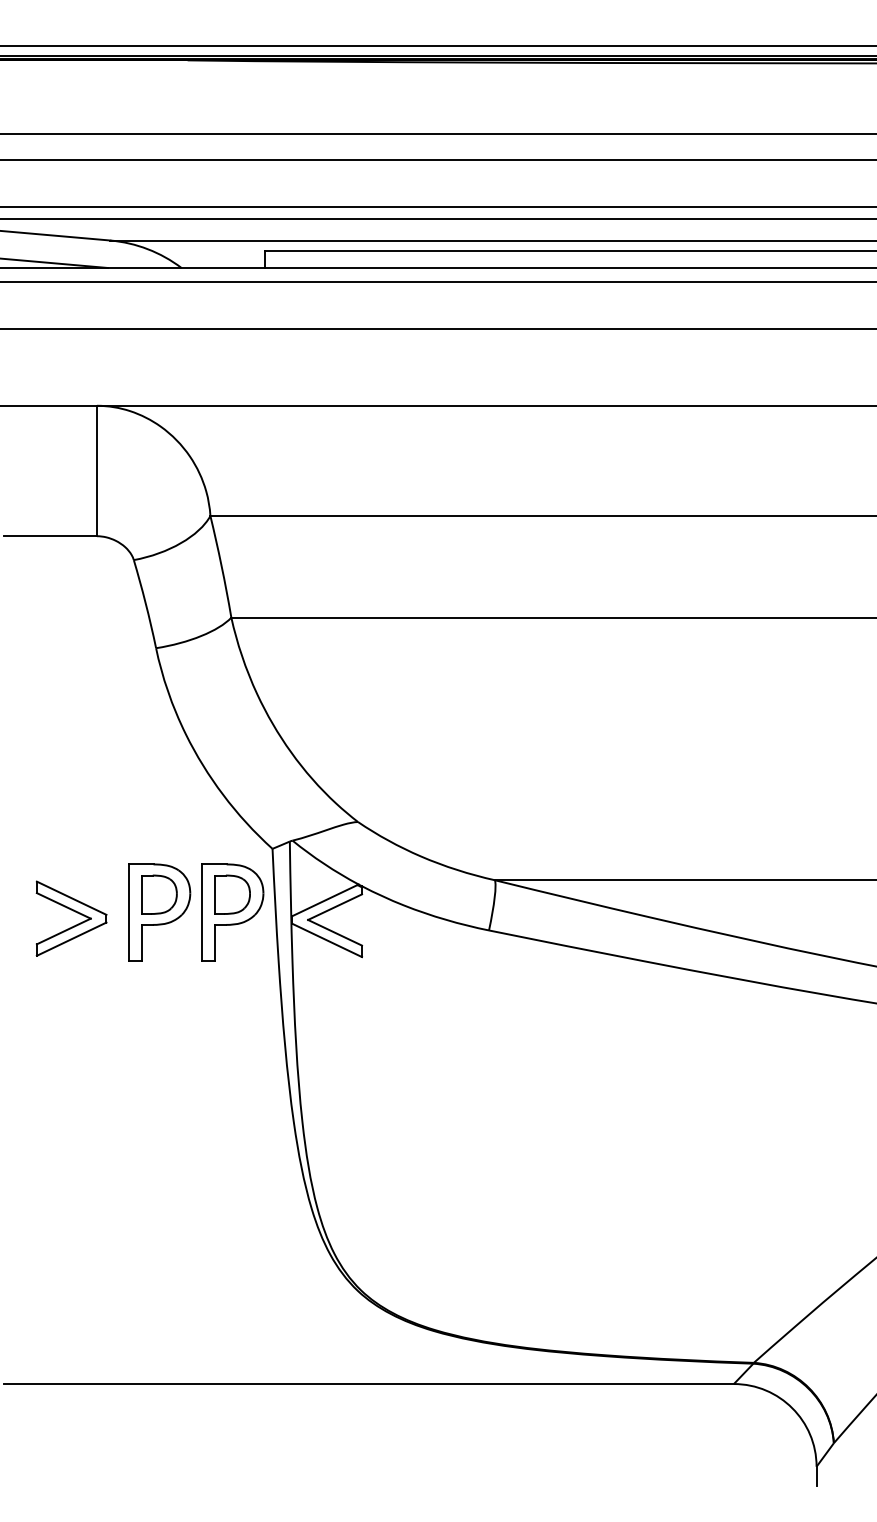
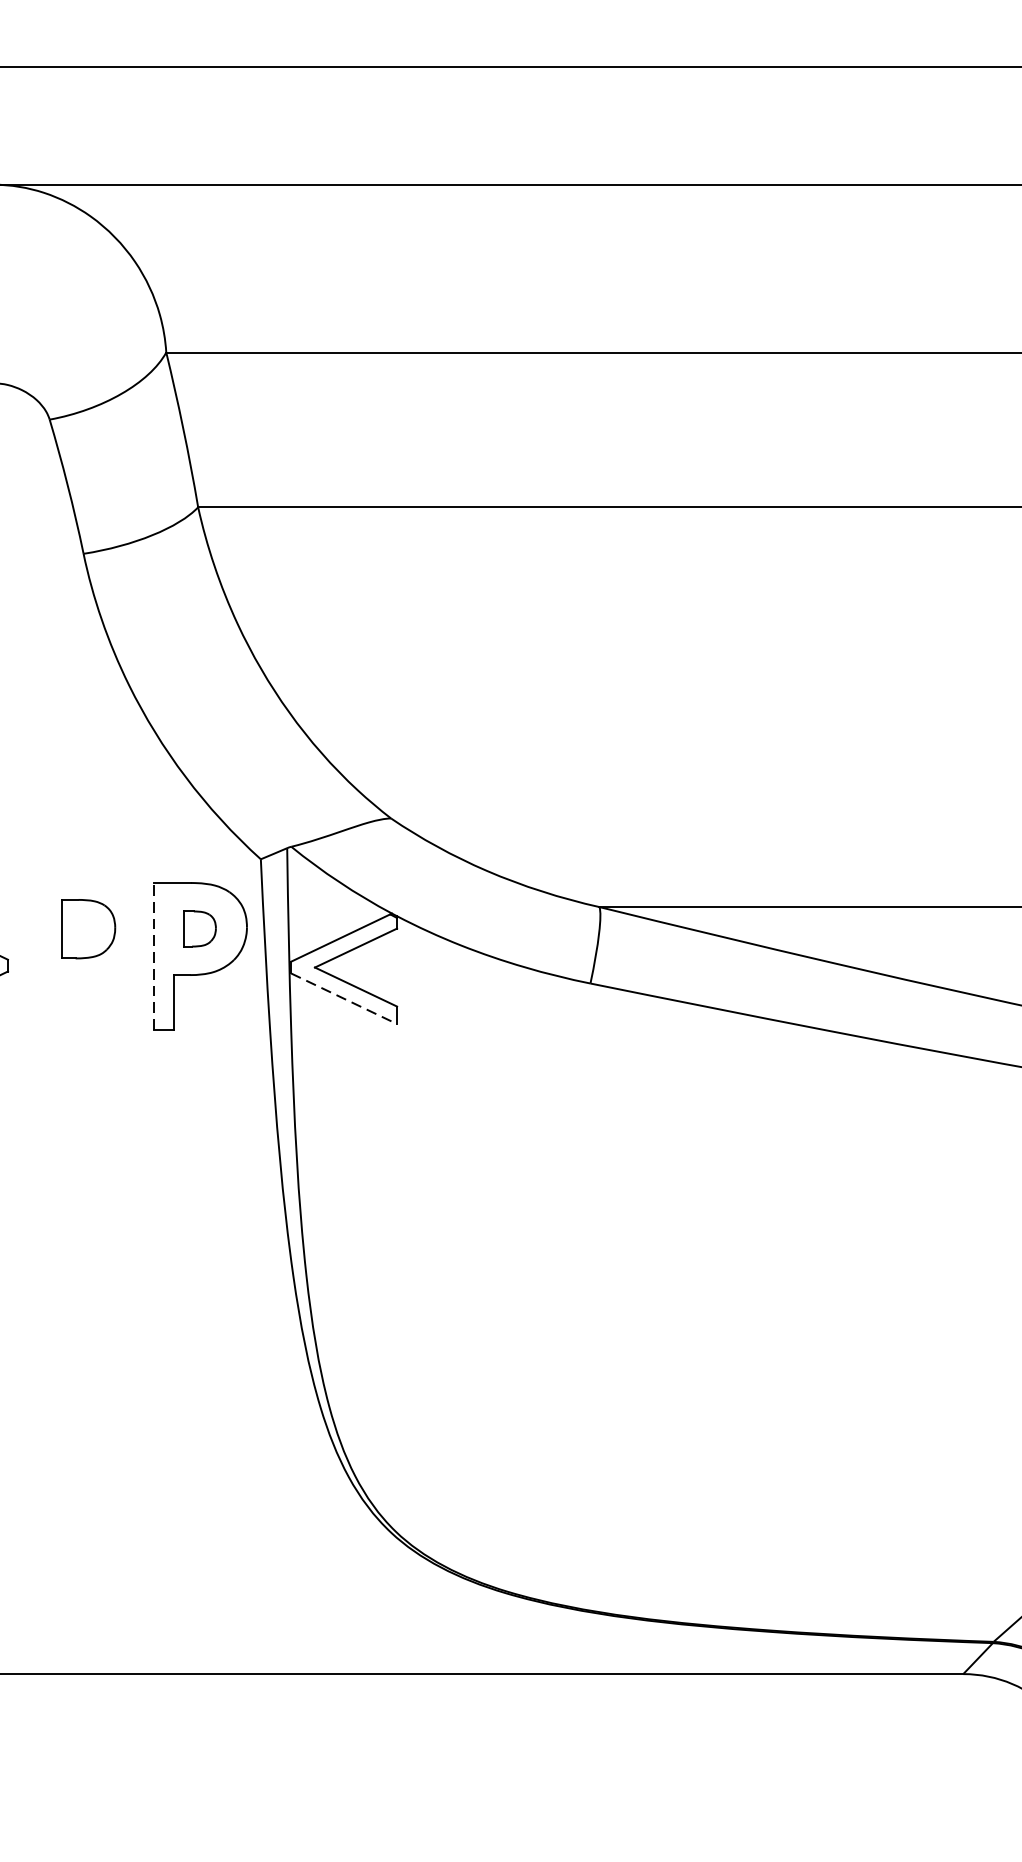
part: (232, 894) -> (199, 928), size x0.6
part: (159, 912) -> (88, 956), removed
line: (202, 912) -> (154, 956), solid -> dashed
line: (327, 940) -> (344, 998), solid -> dashed

